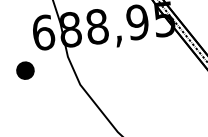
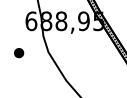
part: (26, 71) -> (19, 53), moved

